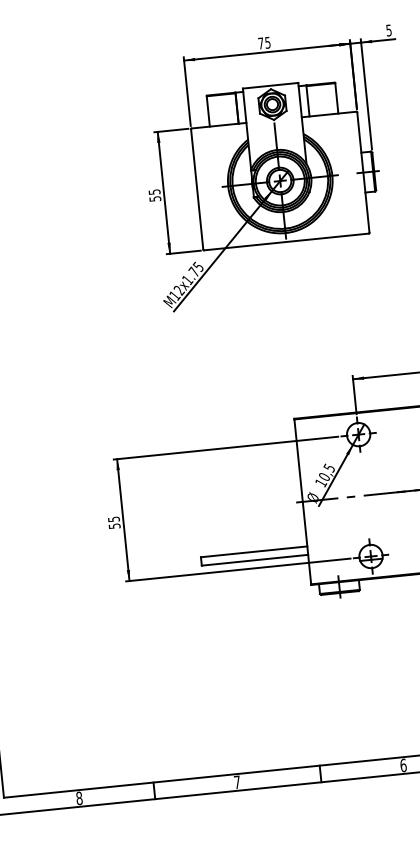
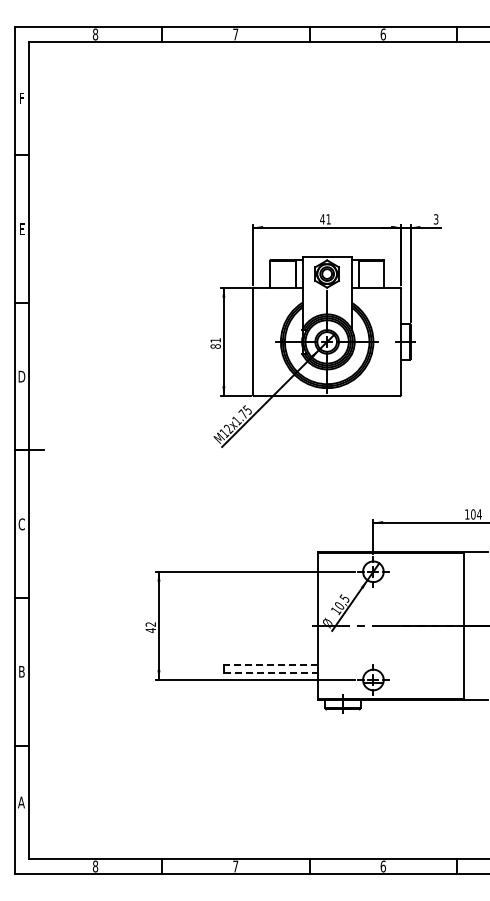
text: (389, 29) -> (436, 218), 5 -> 3
text: (264, 43) -> (325, 219), 75 -> 41
text: (154, 195) -> (215, 343), 55 -> 81
text: (113, 522) -> (150, 627), 55 -> 42
line: (253, 551) -> (270, 665), solid -> dashed
line: (255, 559) -> (271, 672), solid -> dashed

